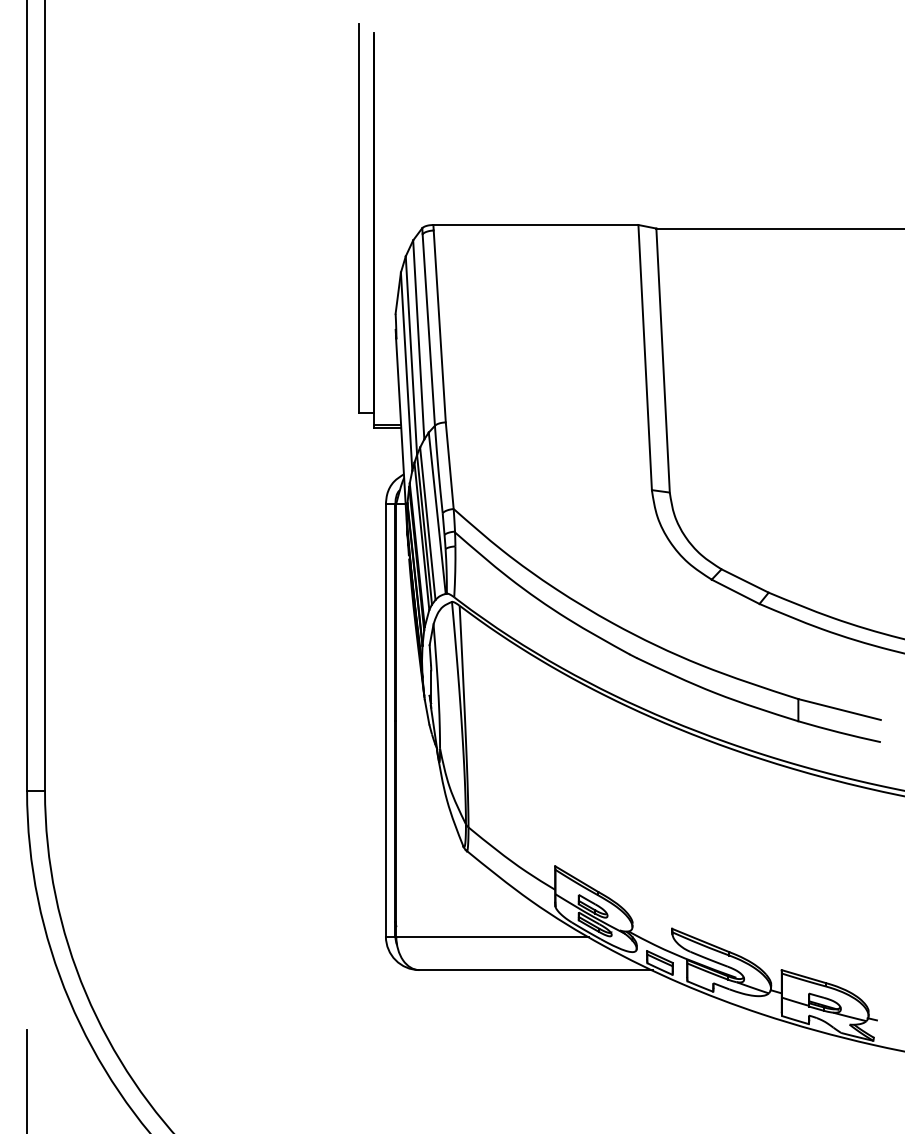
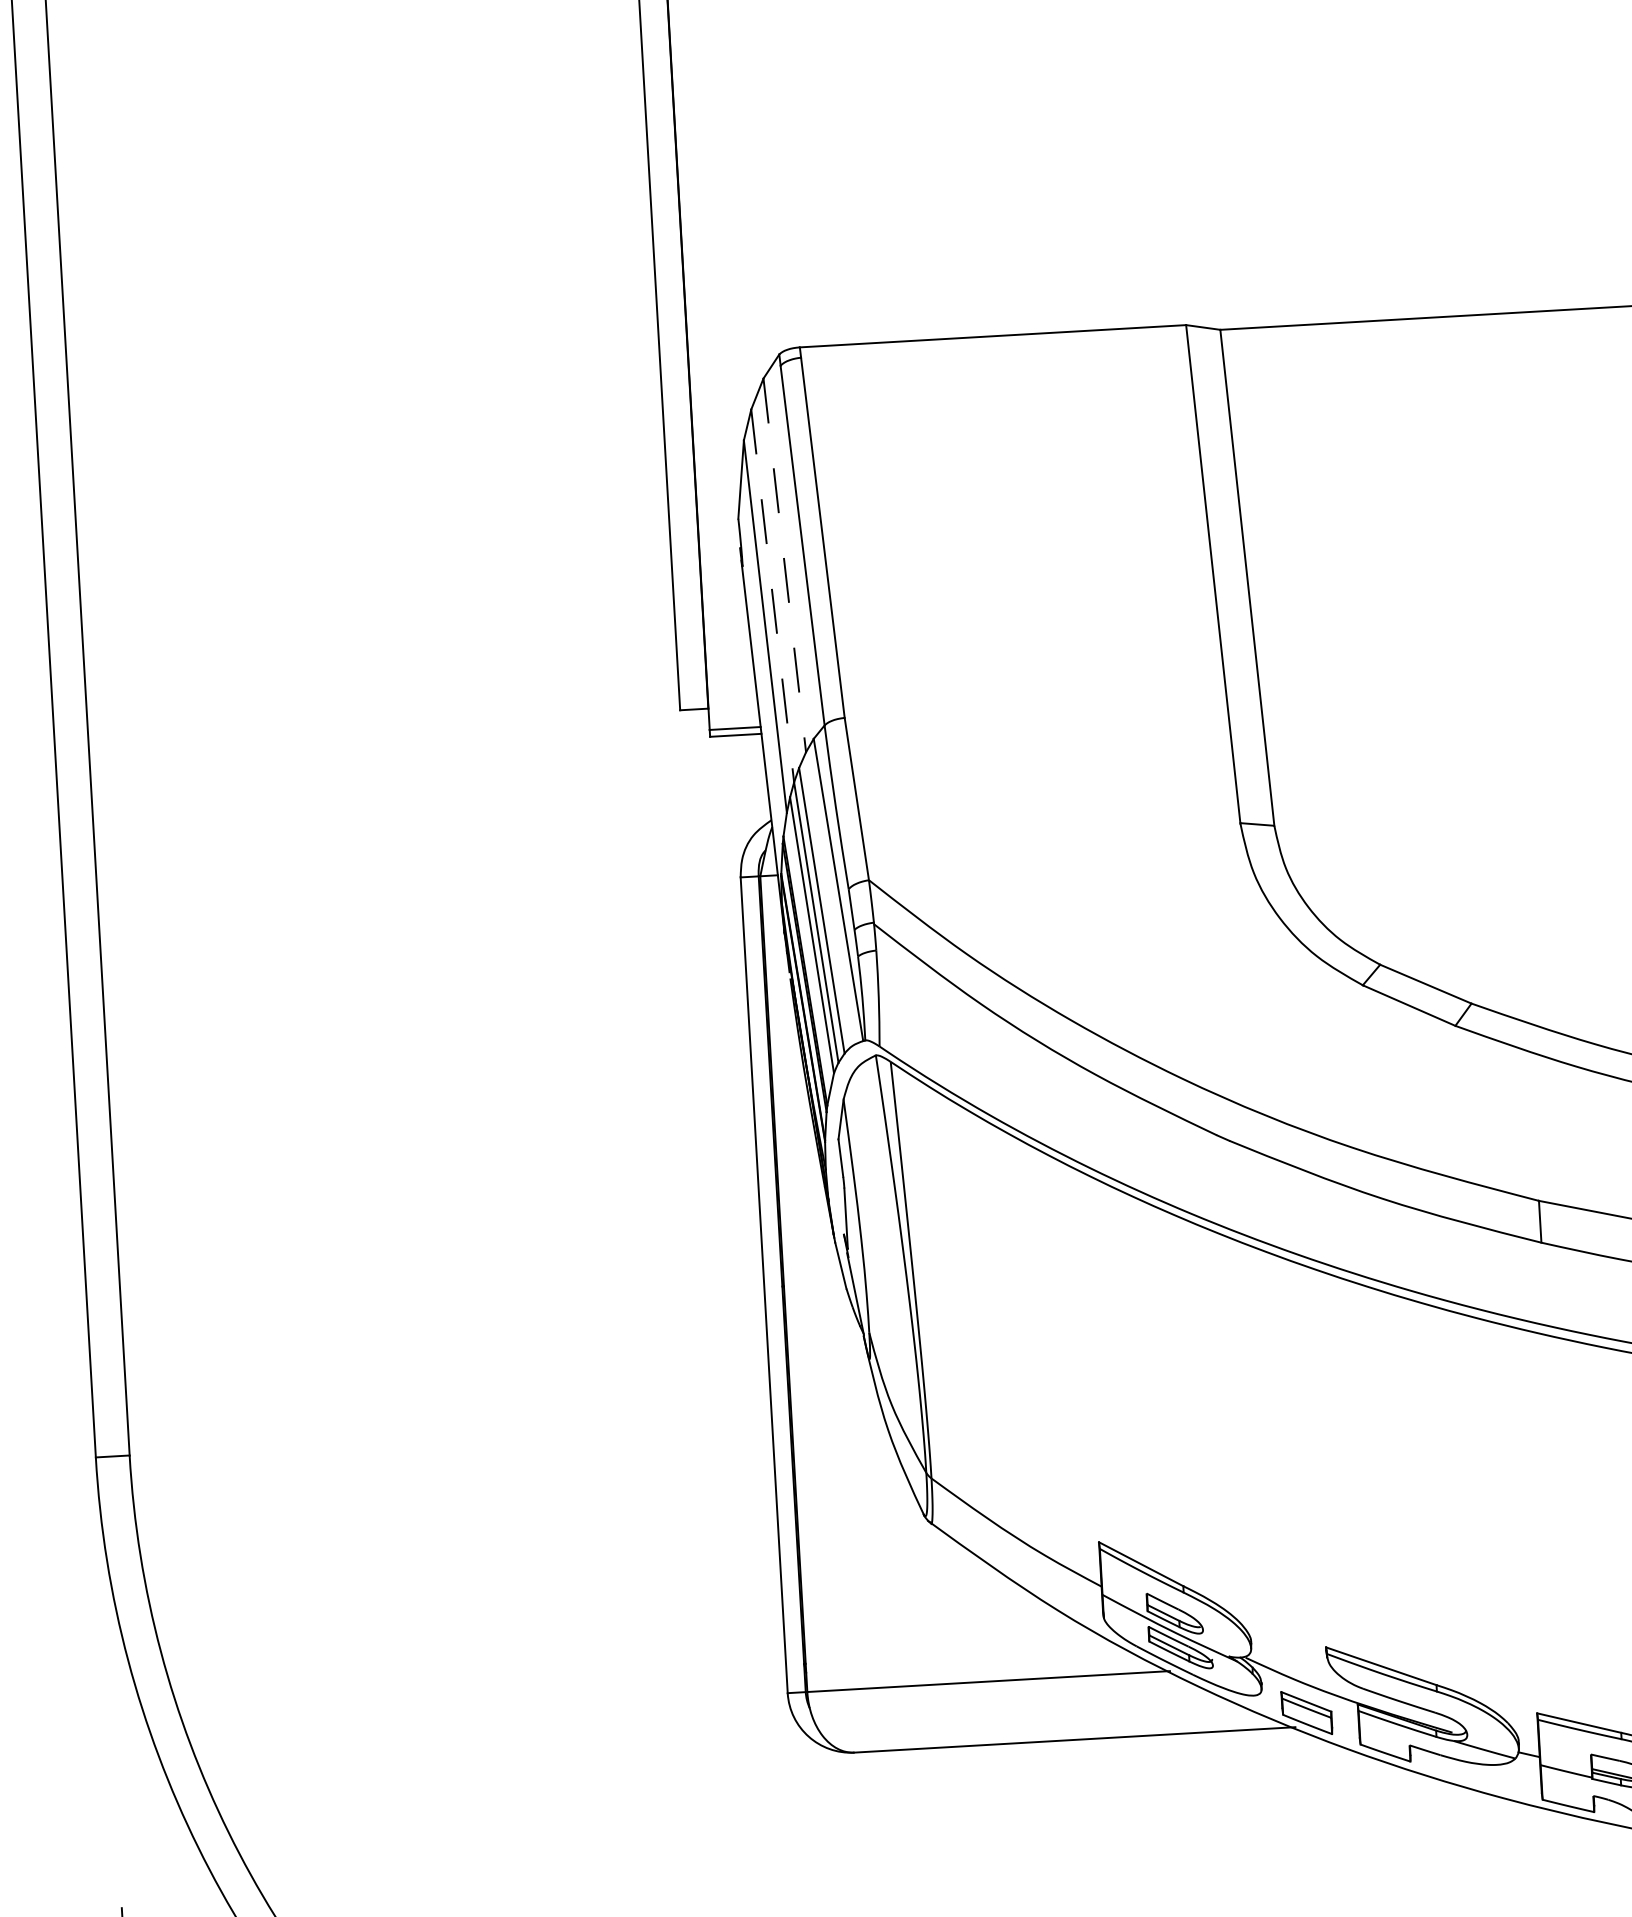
line: (418, 339) -> (784, 564), solid -> dashed
line: (411, 356) -> (772, 597), solid -> dashed

